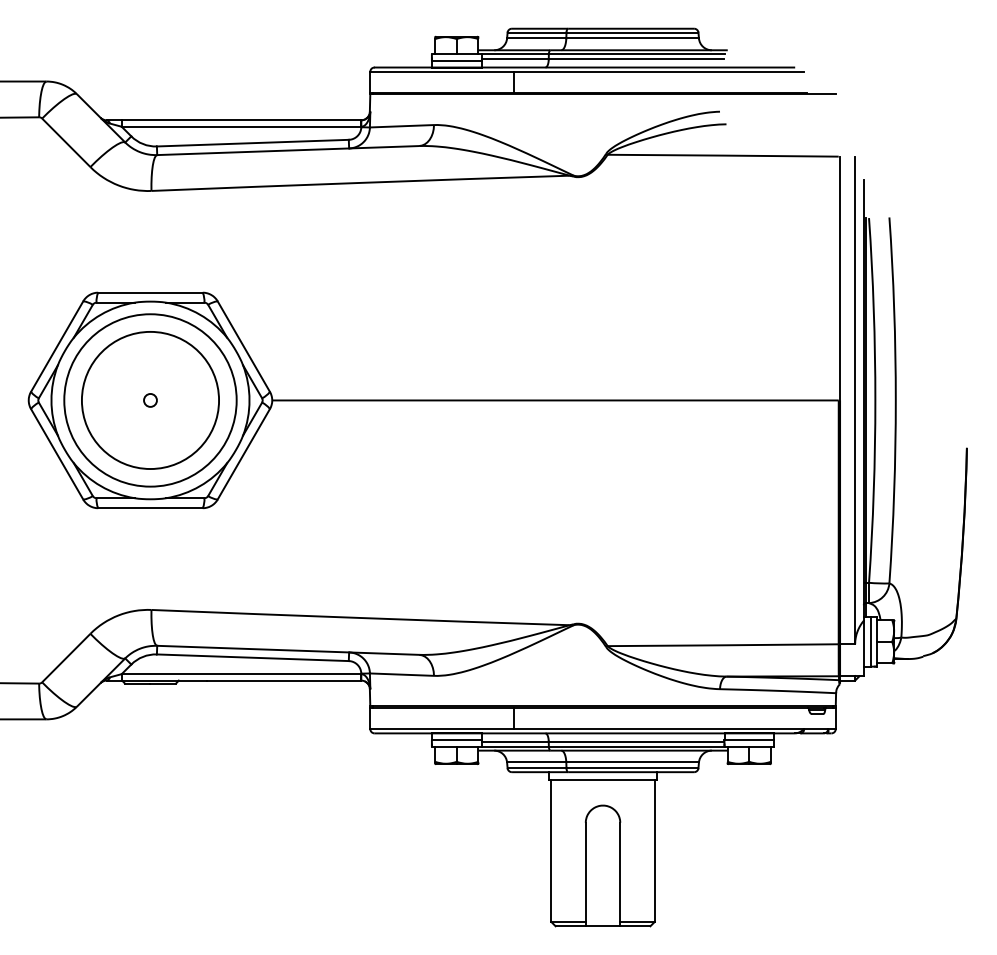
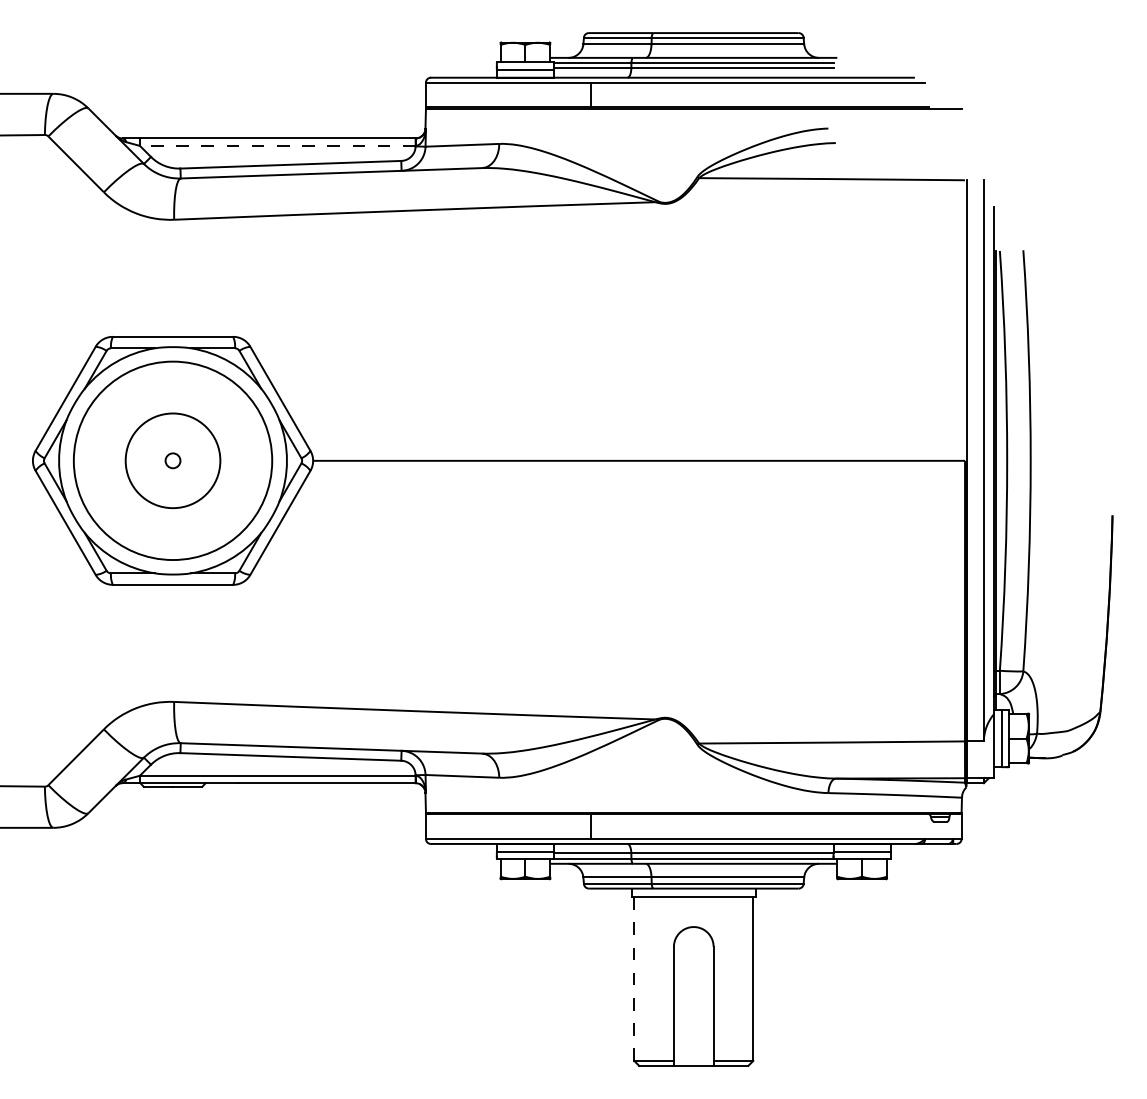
line: (241, 126) -> (277, 145), solid -> dashed
circle: (150, 400) -> (172, 460), size x0.6
line: (551, 851) -> (634, 979), solid -> dashed

